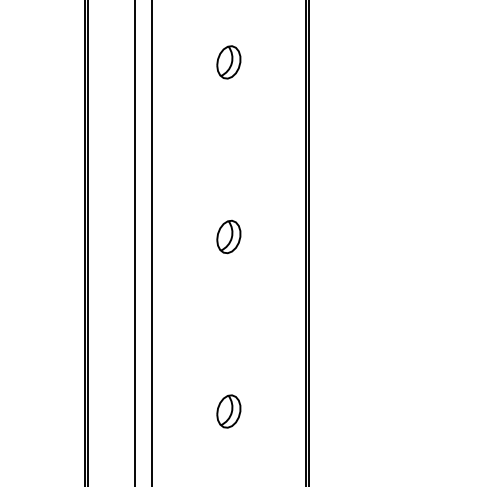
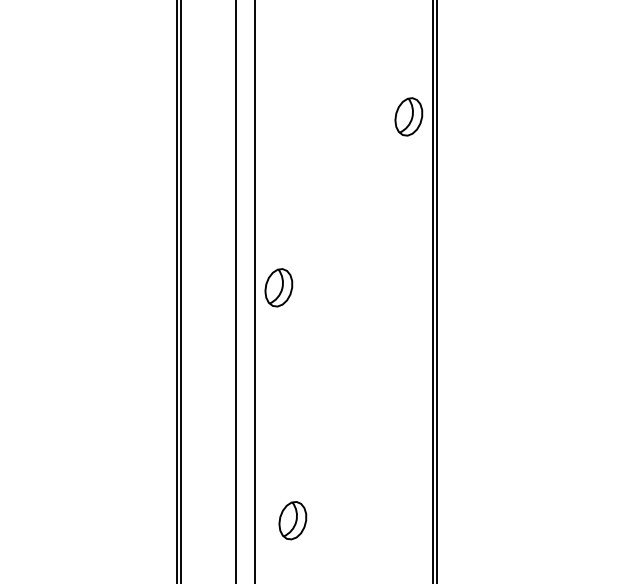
part: (228, 62) -> (408, 116), moved
part: (228, 236) -> (278, 287), moved
part: (228, 411) -> (292, 520), moved

